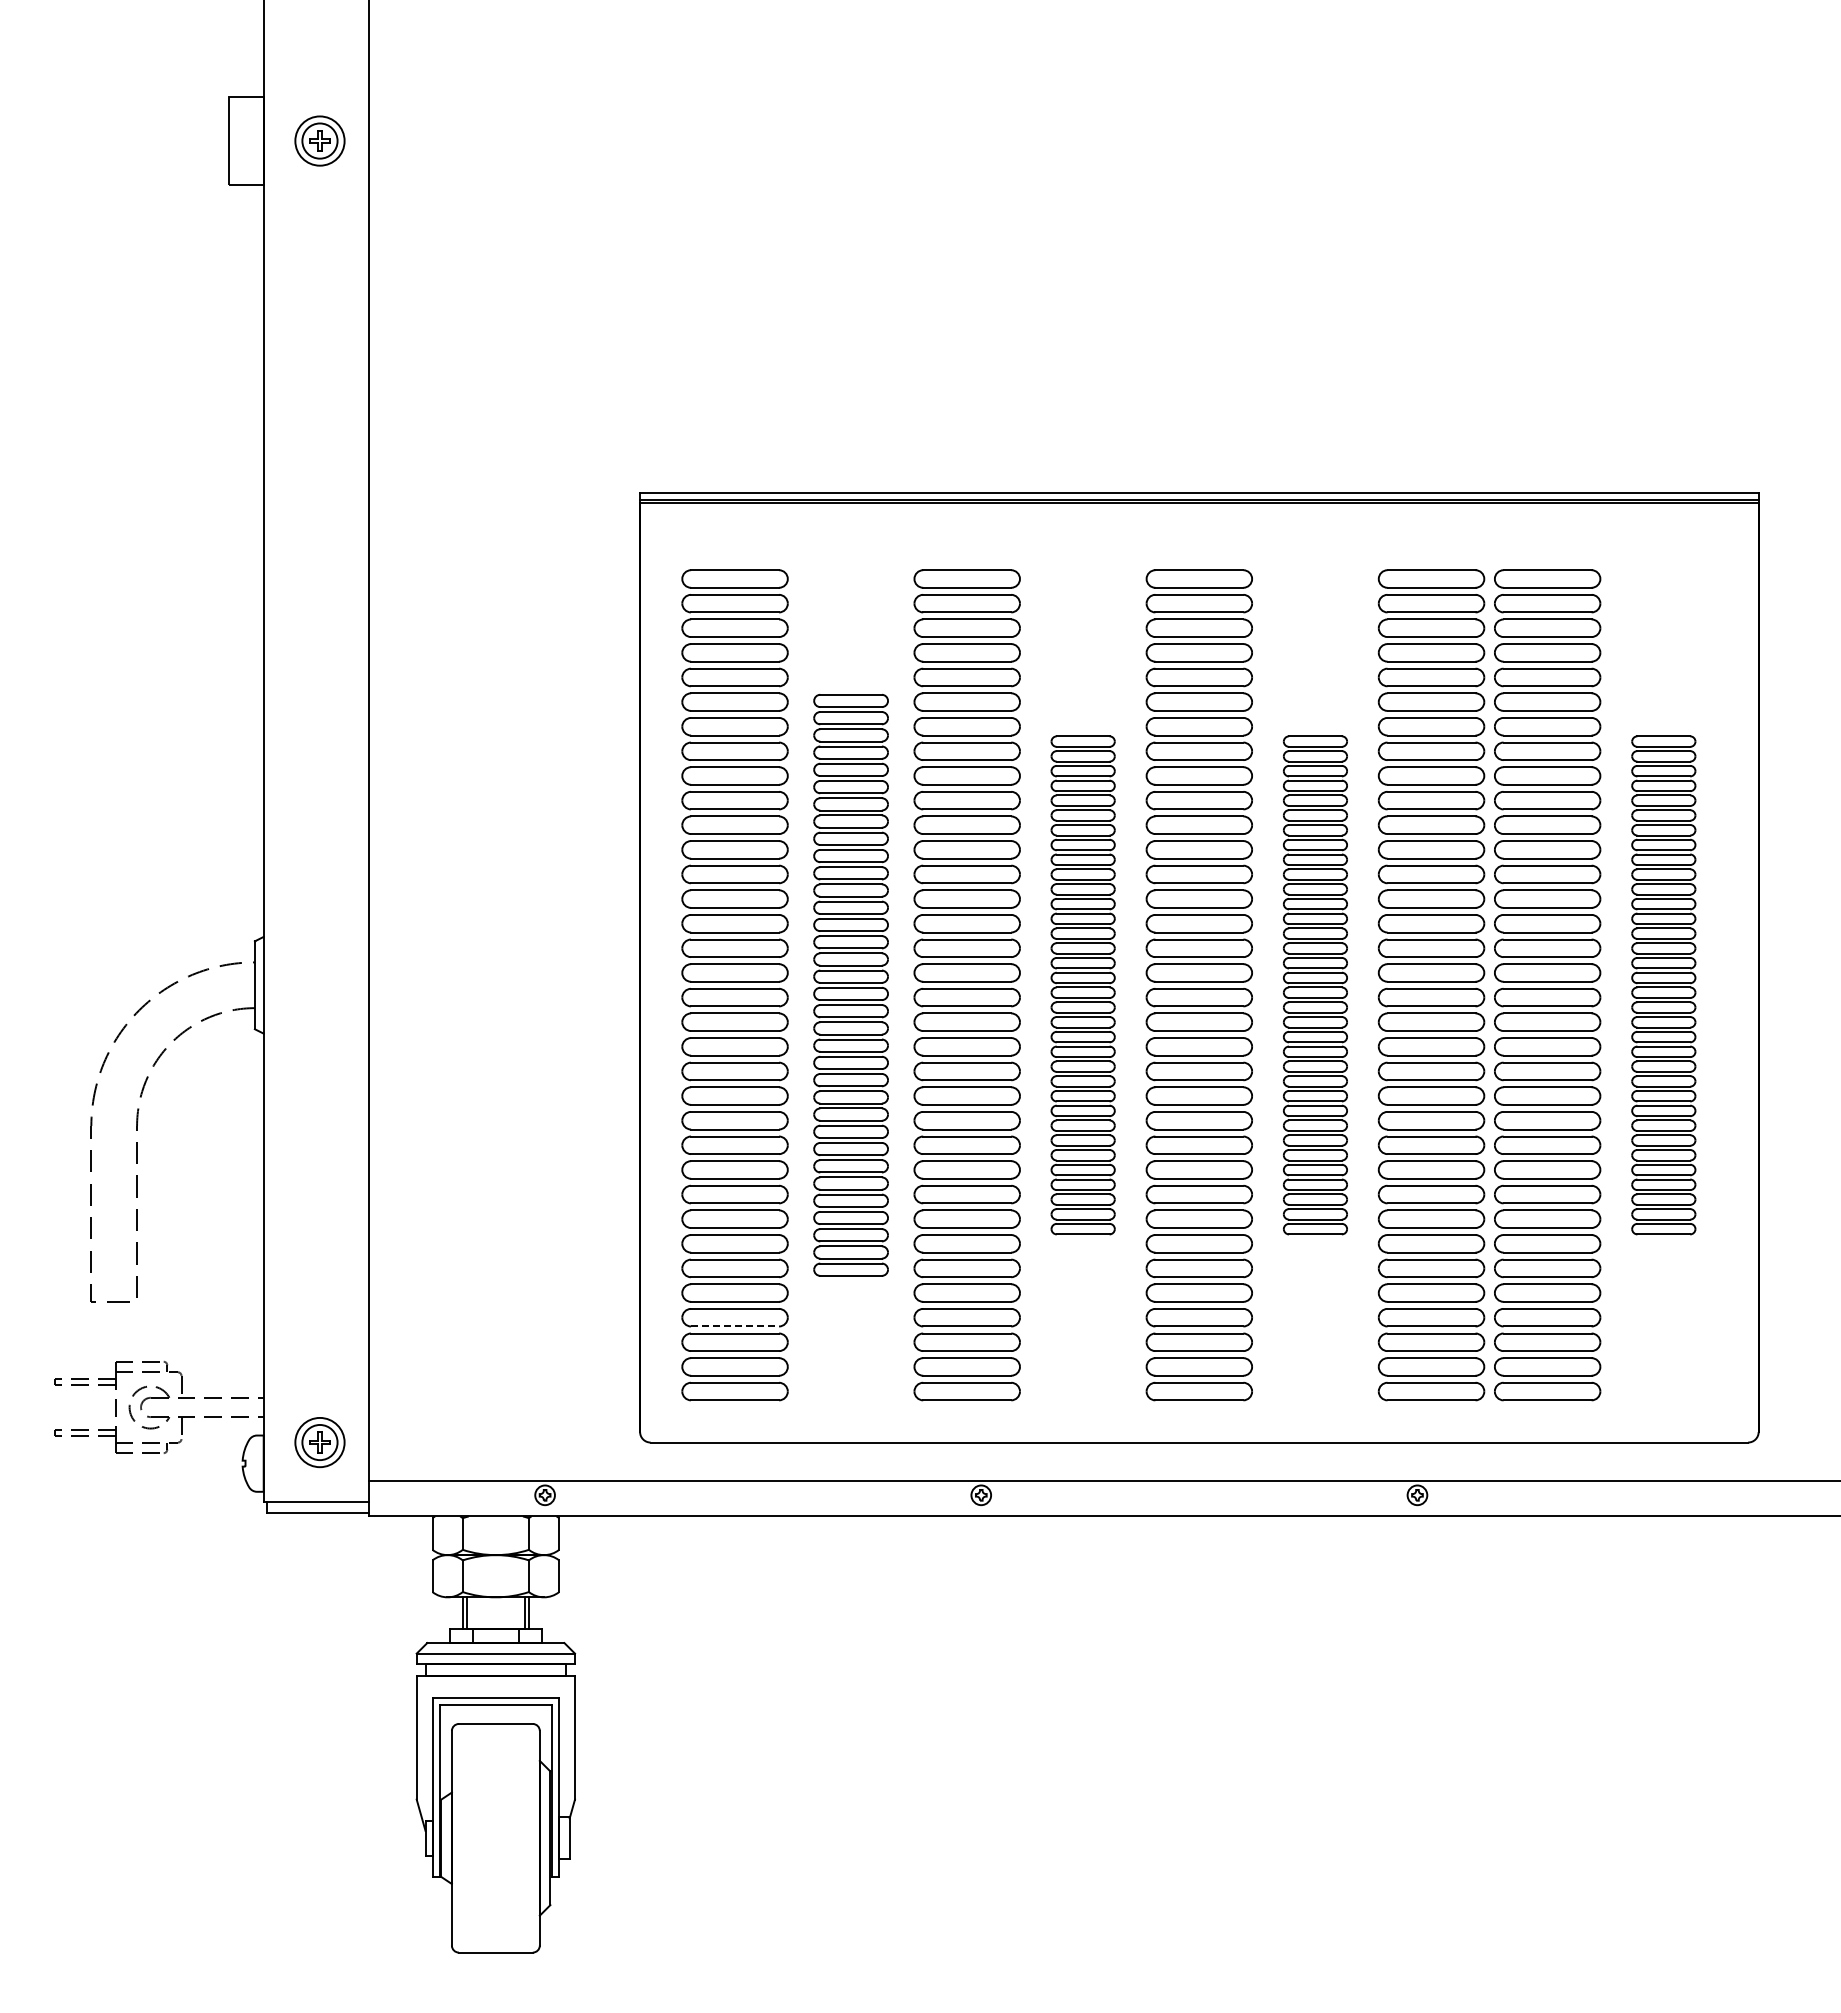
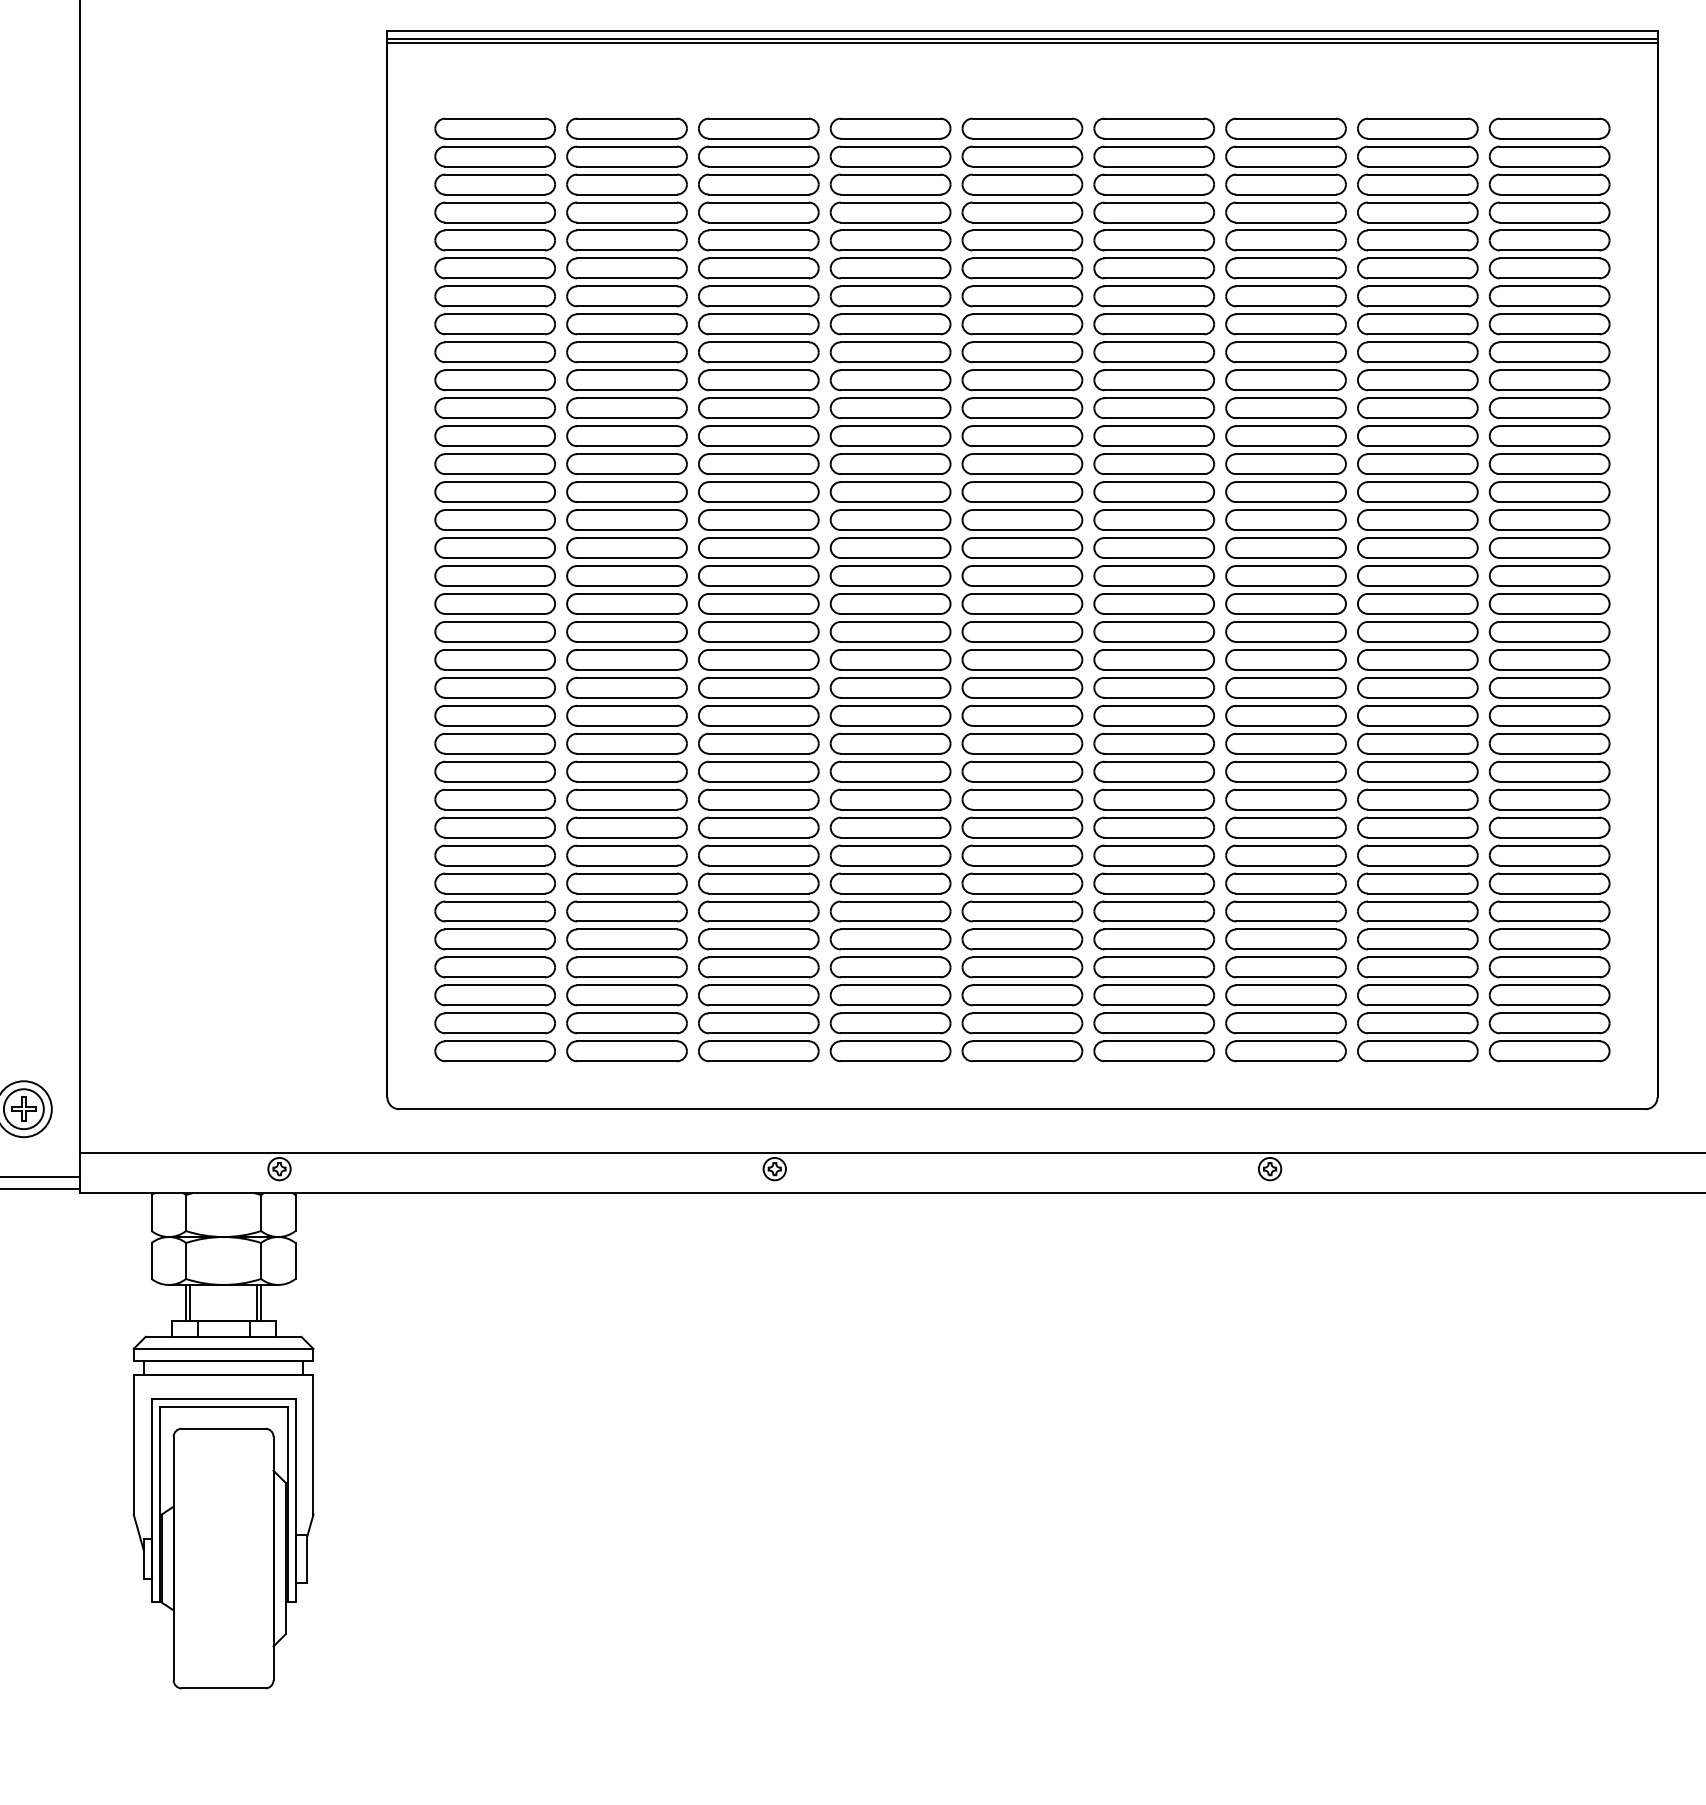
part: (850, 985) -> (626, 590), size x1.43
part: (1082, 985) -> (889, 590), size x1.67
part: (1315, 985) -> (1154, 590), size x1.67
part: (1663, 985) -> (1549, 590), size x1.67
line: (735, 1326) -> (495, 977), dashed -> solid

